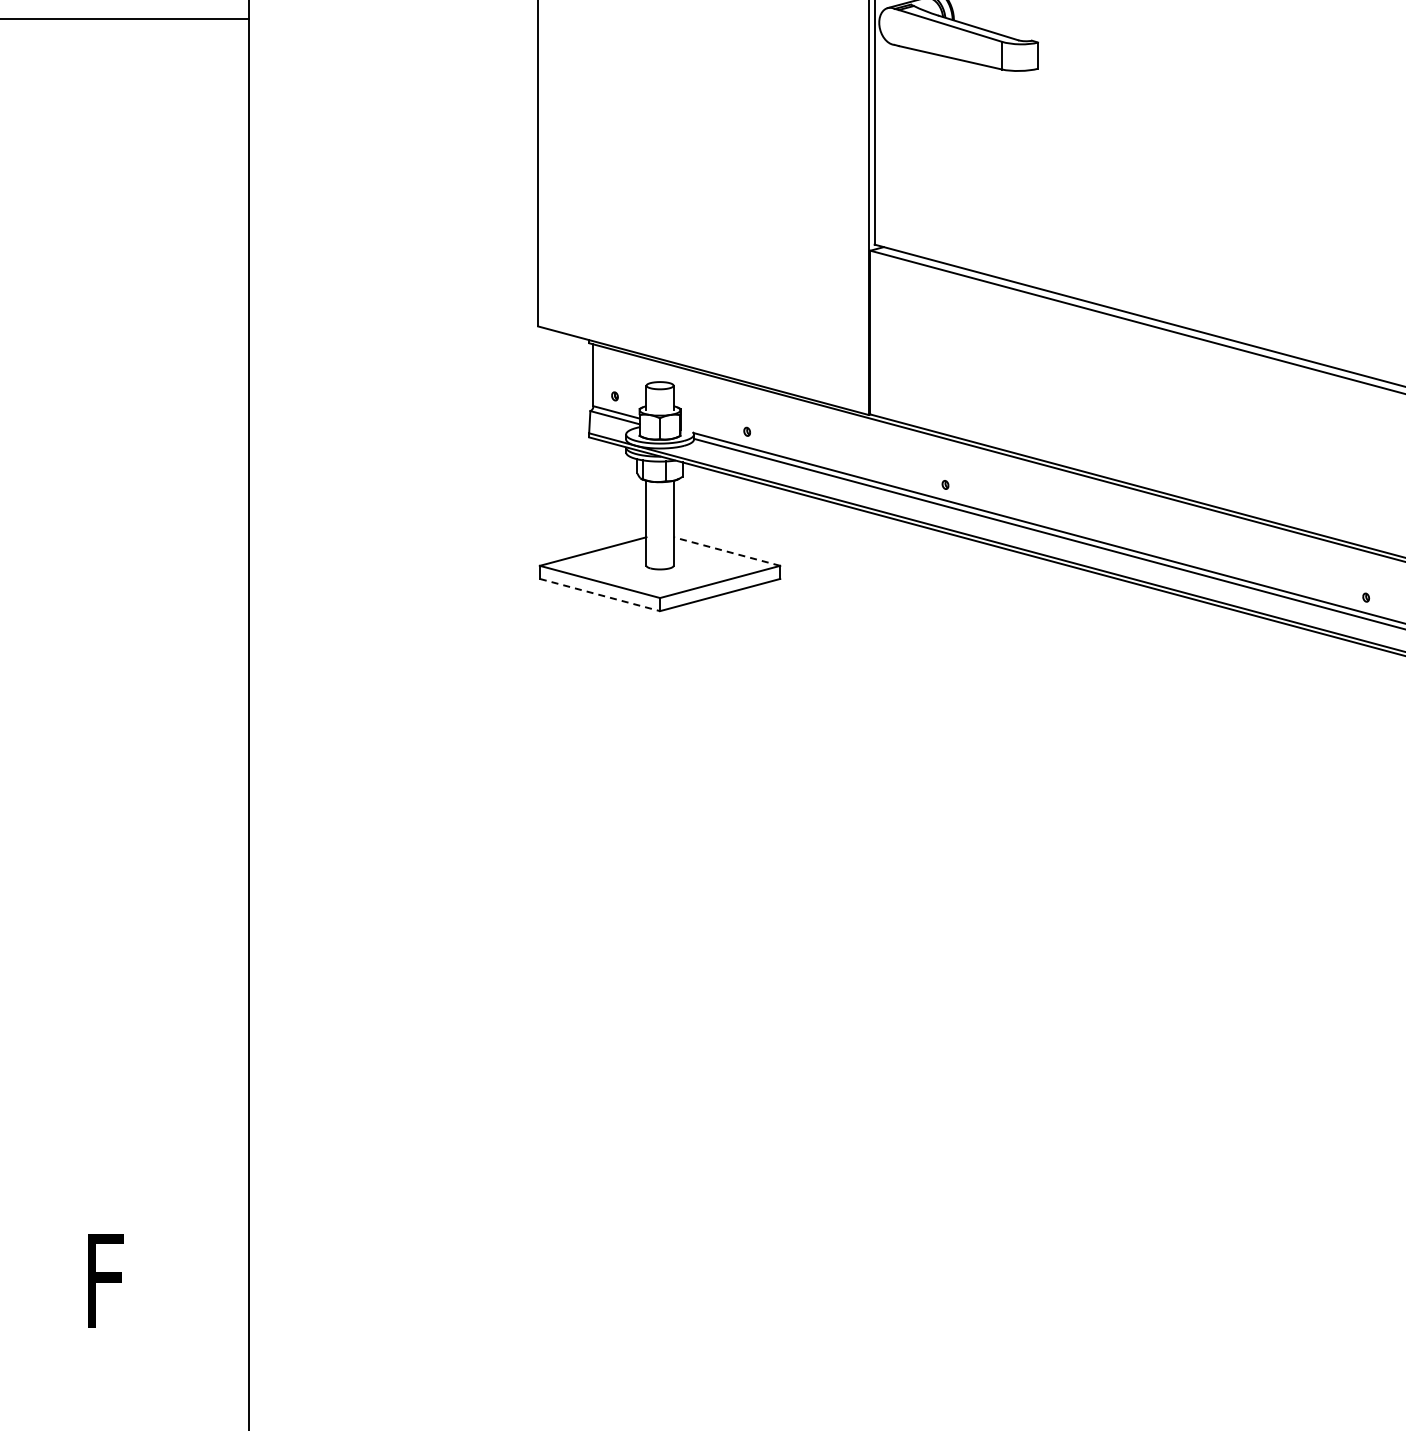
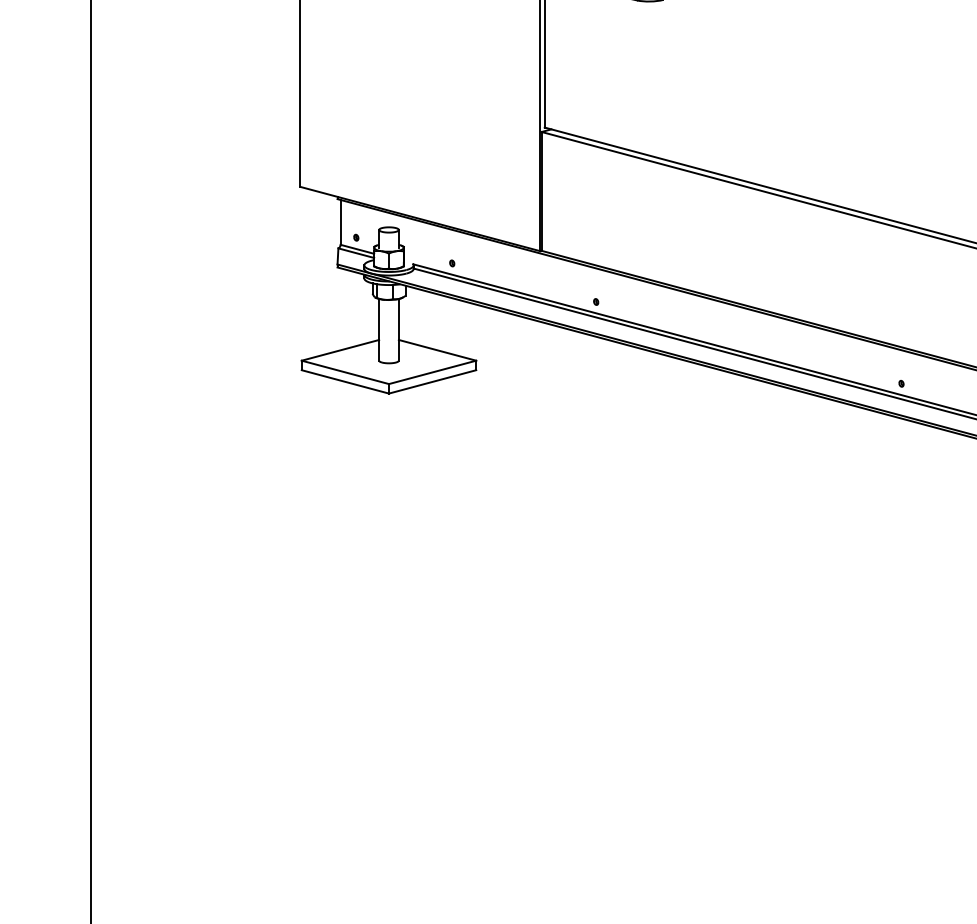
line: (726, 551) -> (437, 350), dashed -> solid
line: (600, 595) -> (345, 382), dashed -> solid

